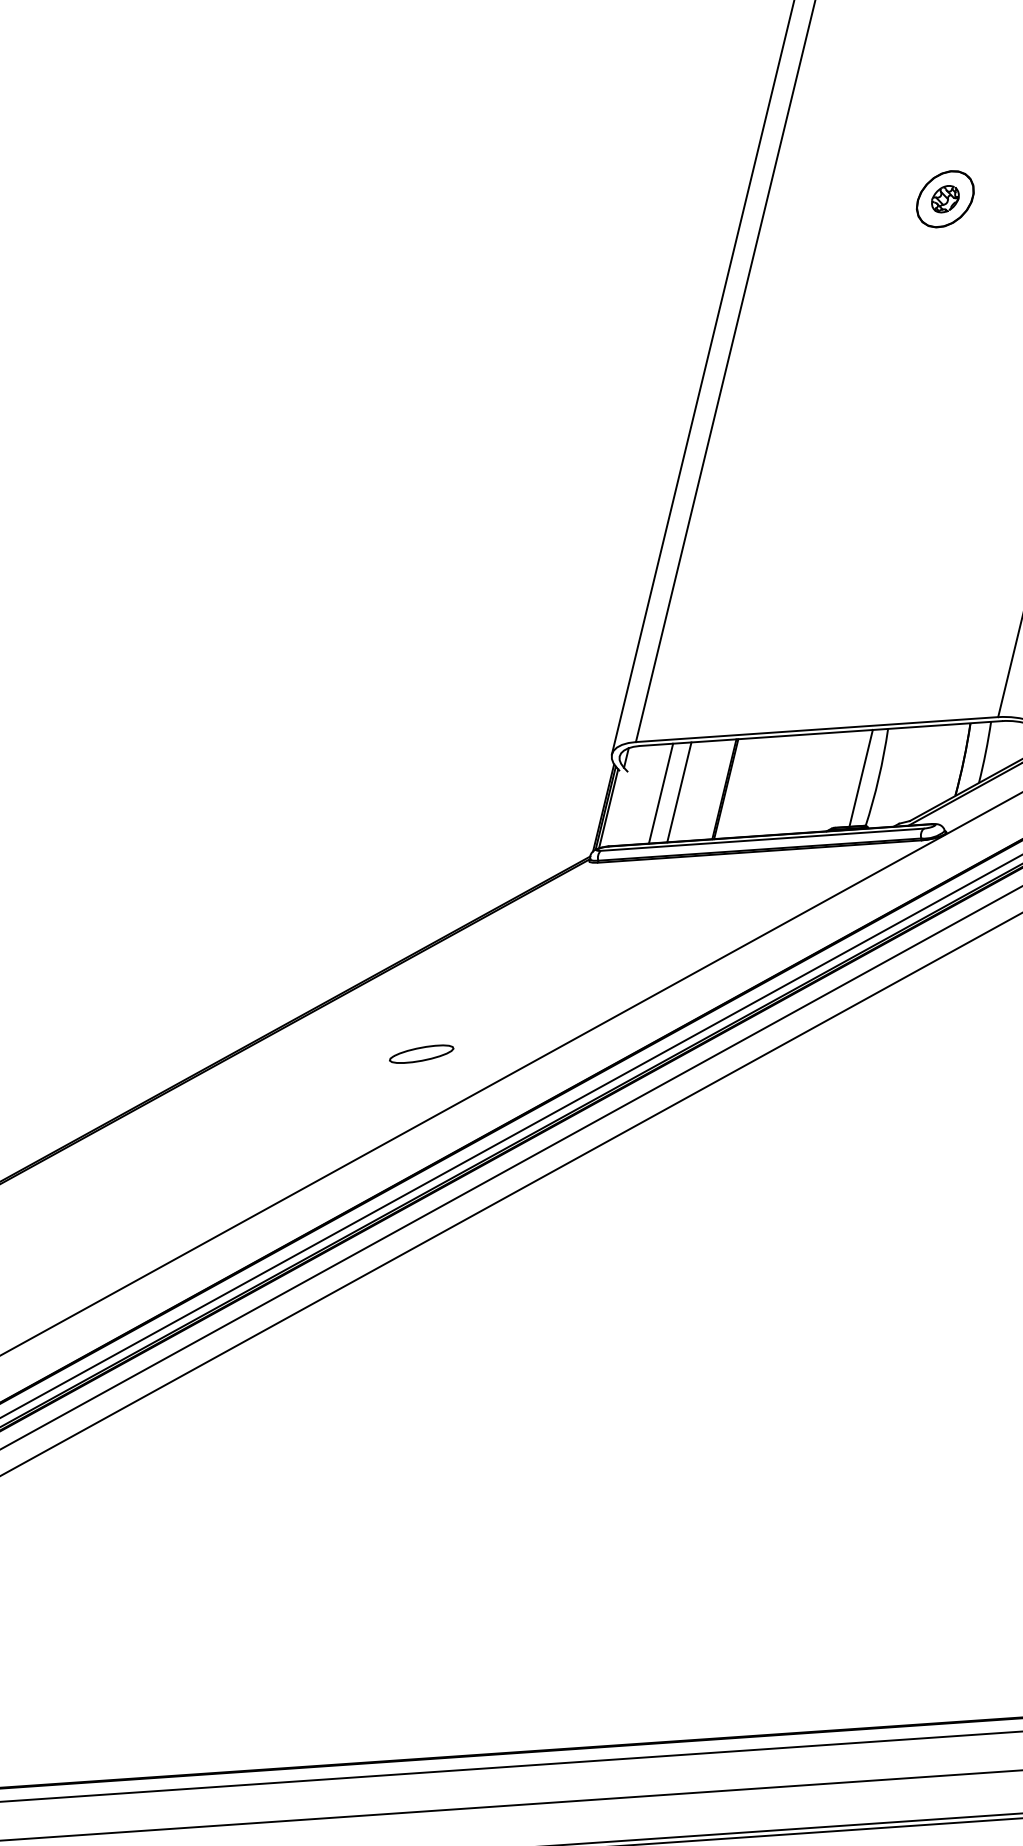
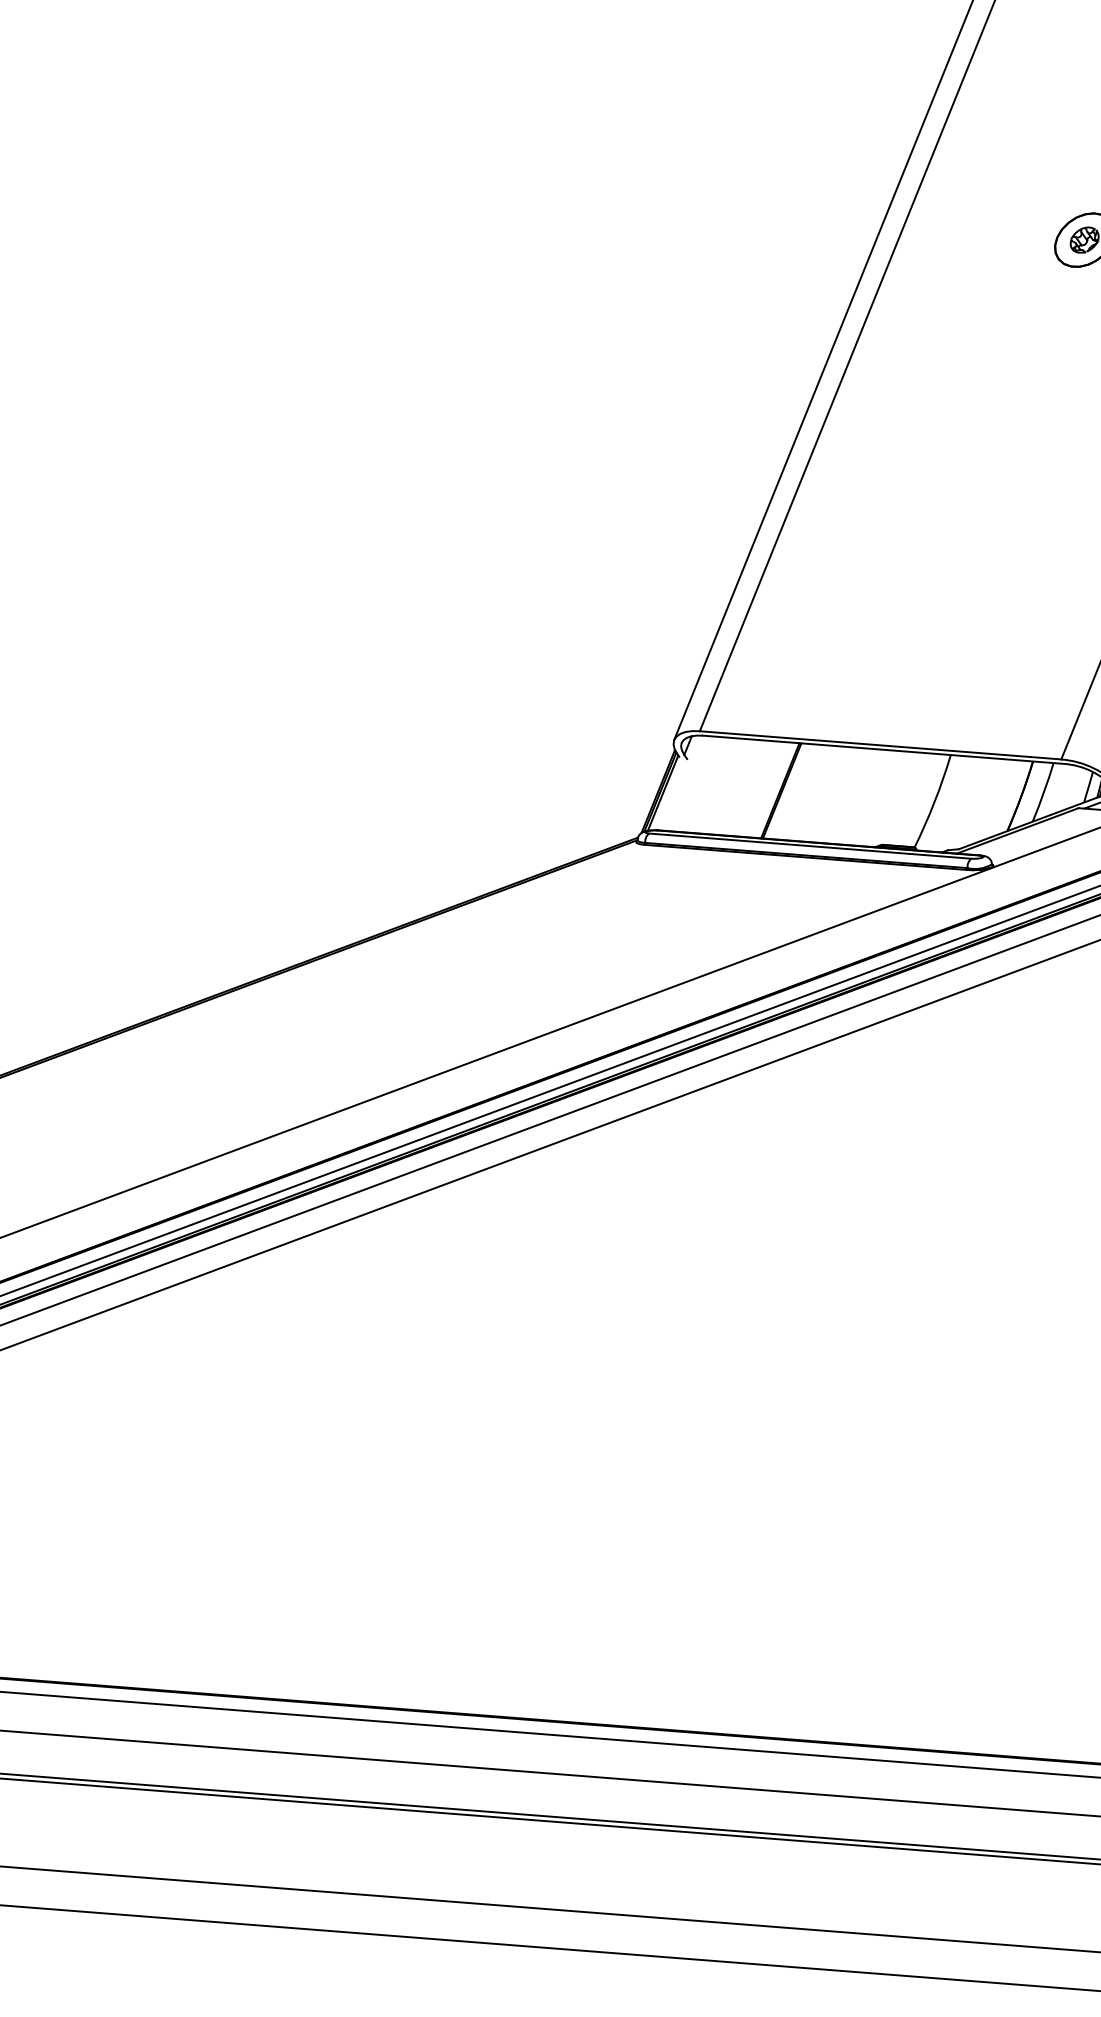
line: (860, 777) -> (916, 799), removed
line: (679, 791) -> (735, 786), removed
line: (660, 793) -> (716, 785), removed
part: (421, 1053) -> (442, 1007), removed

